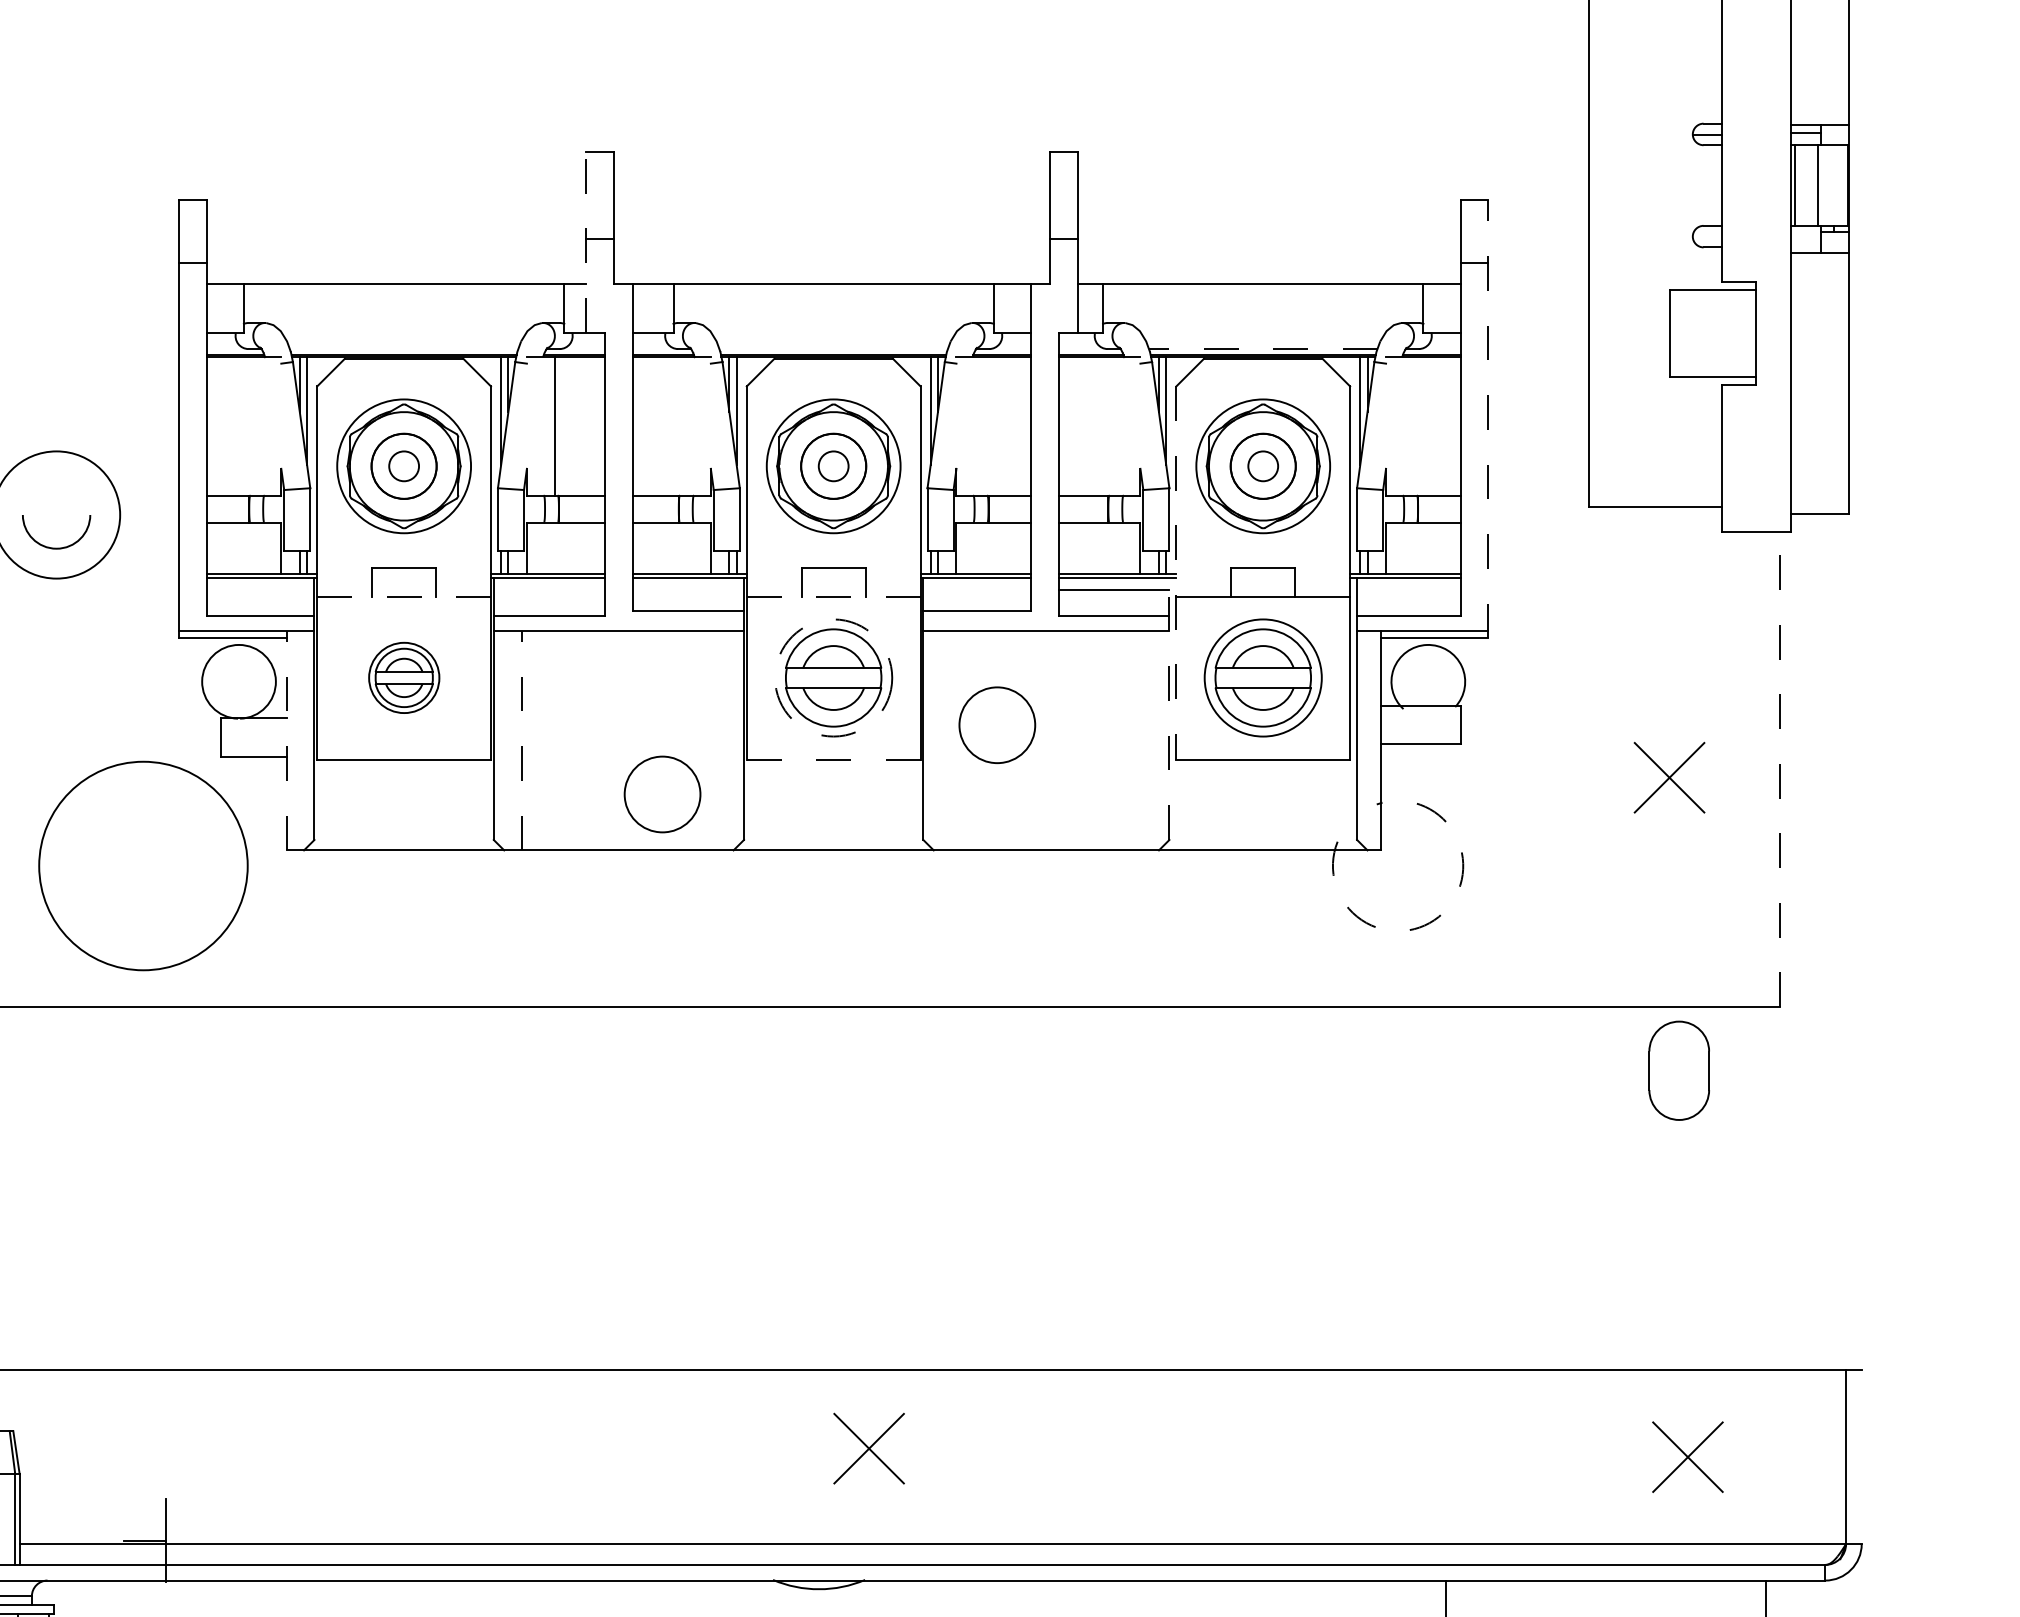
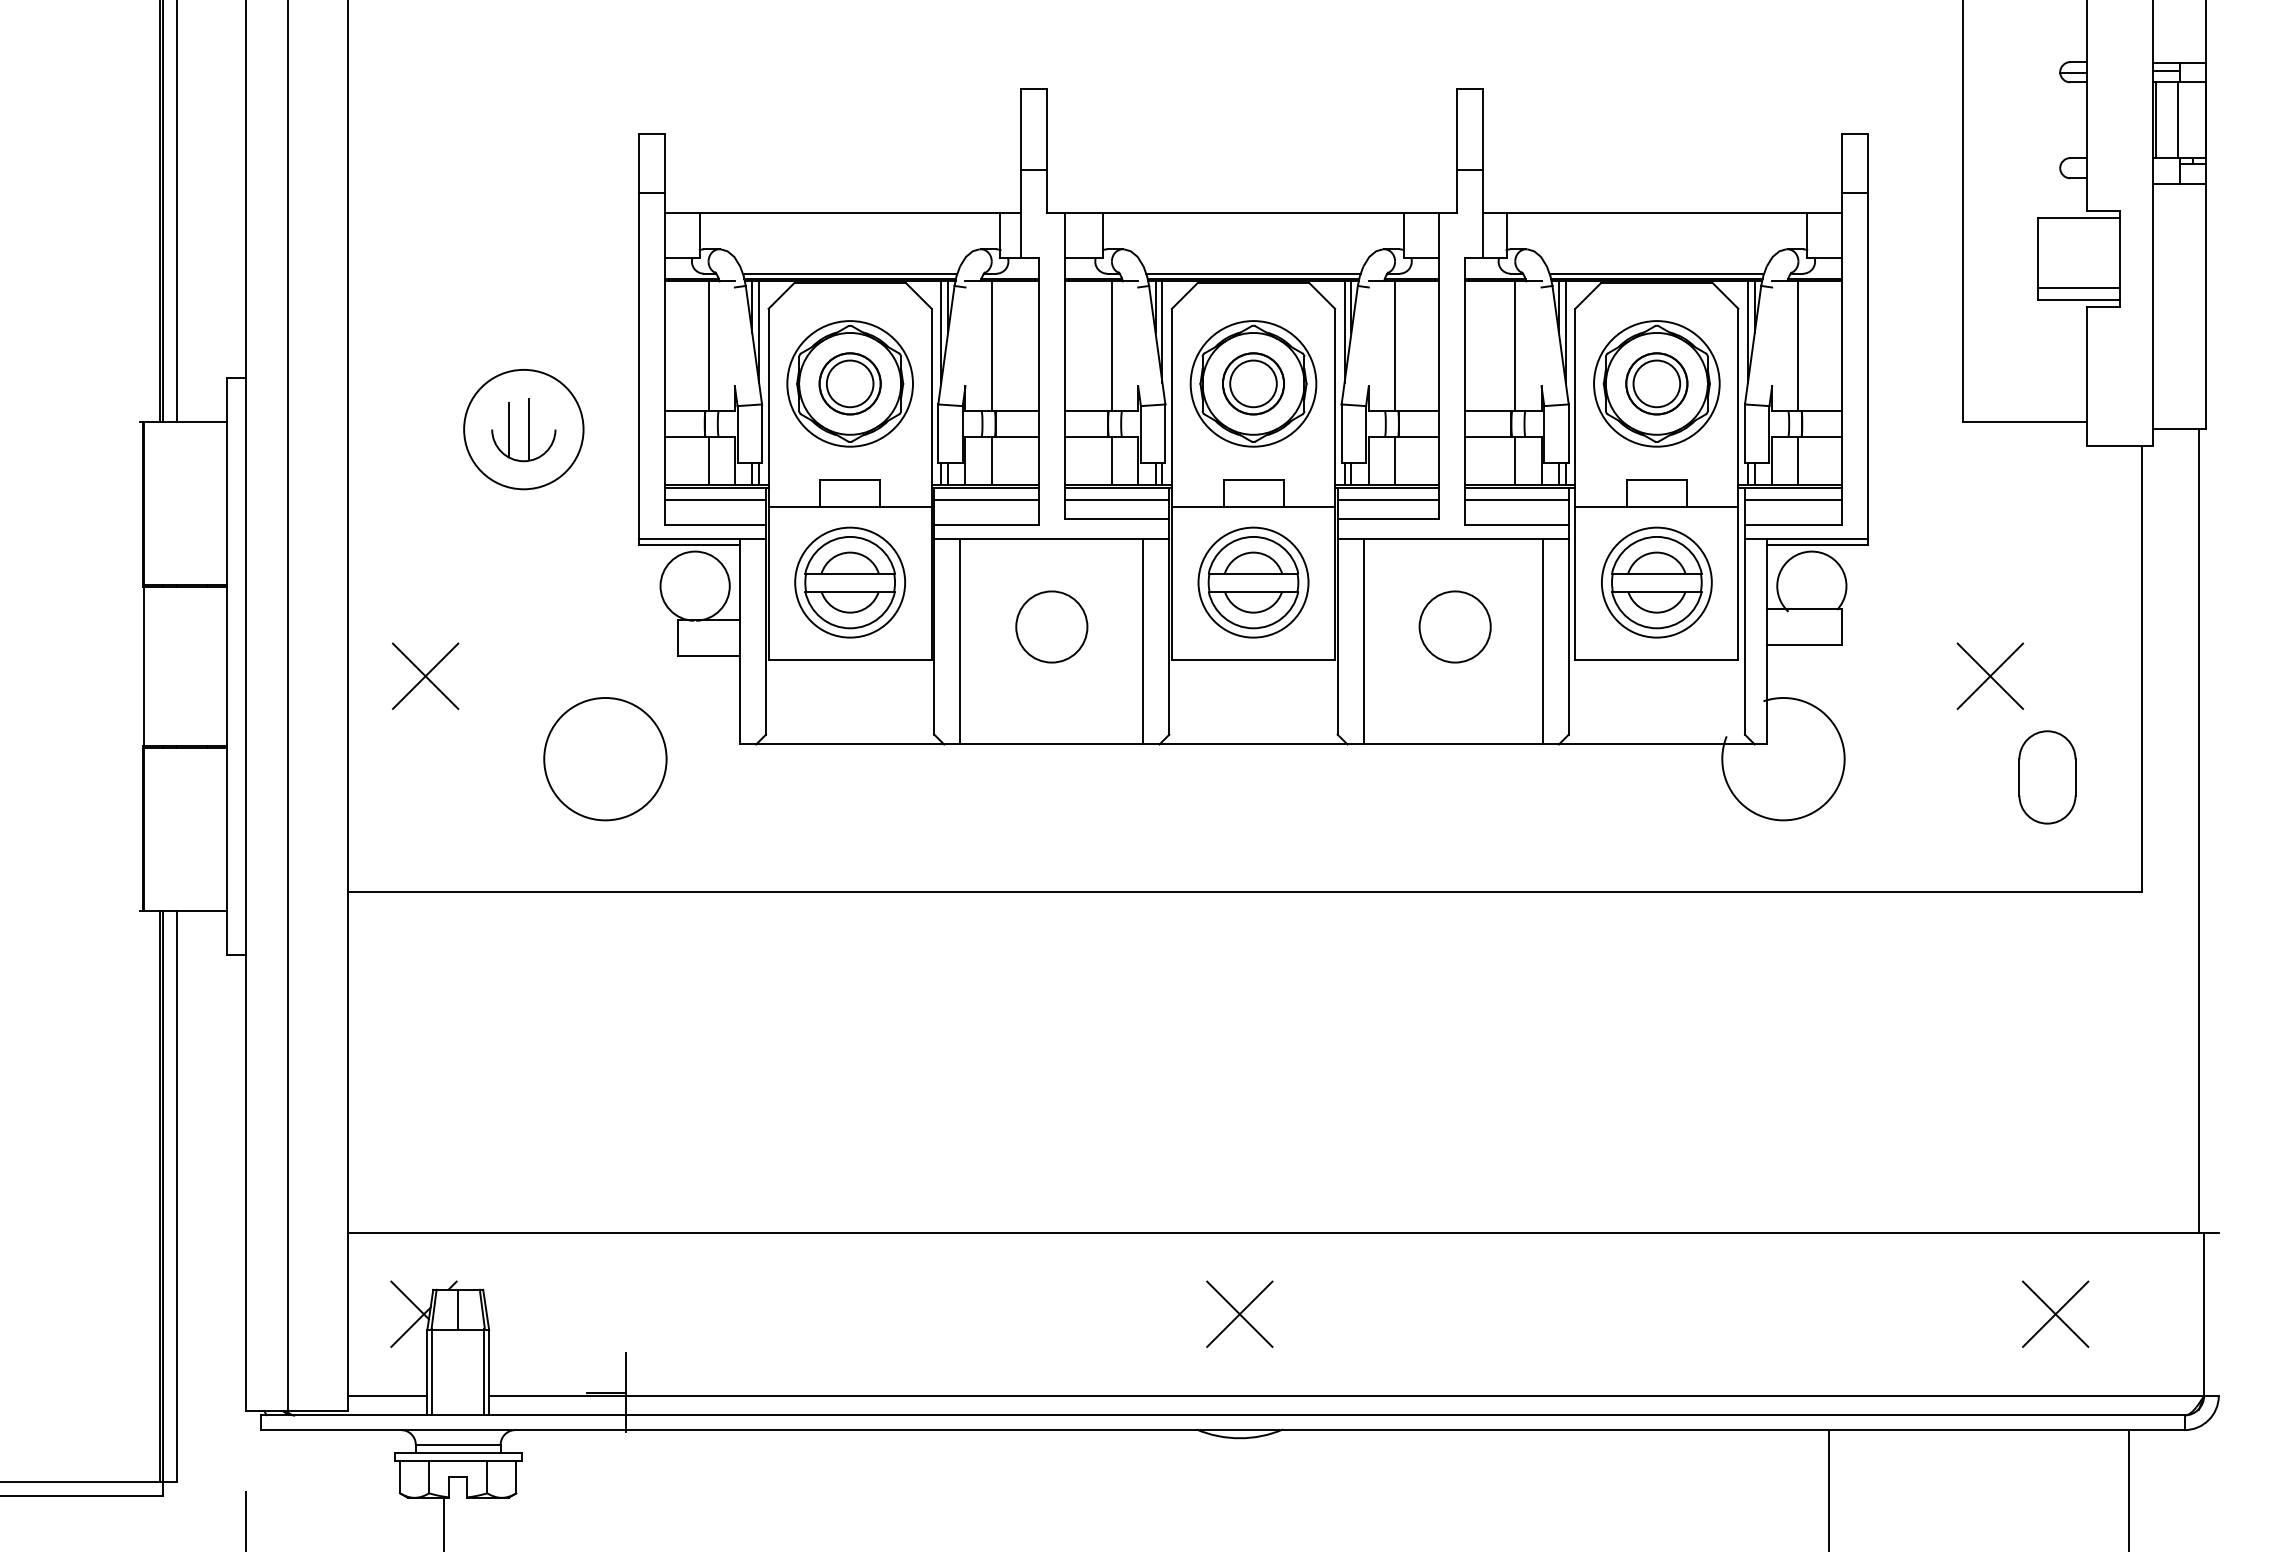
line: (585, 242) -> (1020, 173), dashed -> solid
line: (403, 348) -> (849, 273), added
line: (833, 348) -> (1253, 273), added
line: (1262, 348) -> (1656, 273), dashed -> solid
line: (1712, 364) -> (2078, 288), added
line: (1488, 419) -> (1868, 339), dashed -> solid
line: (253, 426) -> (708, 346), added
line: (683, 426) -> (1112, 346), added
line: (983, 426) -> (1394, 346), added
line: (1112, 426) -> (1515, 346), added
line: (1414, 426) -> (1798, 346), added
circle: (403, 465) -> (849, 383), size x1.67
circle: (833, 465) -> (1253, 383), size x1.67
circle: (1262, 465) -> (1656, 383), size x1.67
line: (40, 514) -> (508, 429), added
line: (62, 514) -> (529, 429), added
line: (253, 547) -> (708, 460), added
line: (554, 547) -> (991, 460), added
line: (683, 547) -> (1112, 460), added
line: (983, 547) -> (1394, 460), added
line: (1112, 547) -> (1515, 460), added
line: (1414, 547) -> (1798, 460), added
line: (1176, 573) -> (1575, 484), dashed -> solid
line: (259, 589) -> (714, 499), added
line: (549, 589) -> (986, 499), added
line: (687, 589) -> (1116, 499), added
line: (976, 589) -> (1387, 499), added
line: (1408, 589) -> (1793, 499), added
line: (404, 596) -> (850, 506), dashed -> solid
line: (833, 596) -> (1253, 506), dashed -> solid
part: (404, 677) -> (850, 582), size x1.67
circle: (833, 677) -> (1253, 582), dashed -> solid
line: (1169, 708) -> (1568, 611), dashed -> solid
circle: (996, 724) -> (1454, 626), moved
line: (286, 740) -> (739, 641), dashed -> solid
line: (521, 740) -> (960, 641), dashed -> solid
line: (716, 740) -> (1143, 641), added
line: (950, 740) -> (1363, 641), added
line: (1141, 740) -> (1542, 641), added
line: (833, 759) -> (1253, 659), dashed -> solid
line: (1780, 769) -> (2142, 668), dashed -> solid
part: (1669, 776) -> (1990, 675), moved
circle: (662, 793) -> (1051, 626), moved
circle: (143, 865) -> (605, 758), size x0.62
arc: (1442, 913) -> (1825, 803), dashed -> solid
line: (1841, 941) -> (2199, 830), added
part: (1679, 1070) -> (2047, 777), moved
part: (868, 1447) -> (1239, 1313), moved

